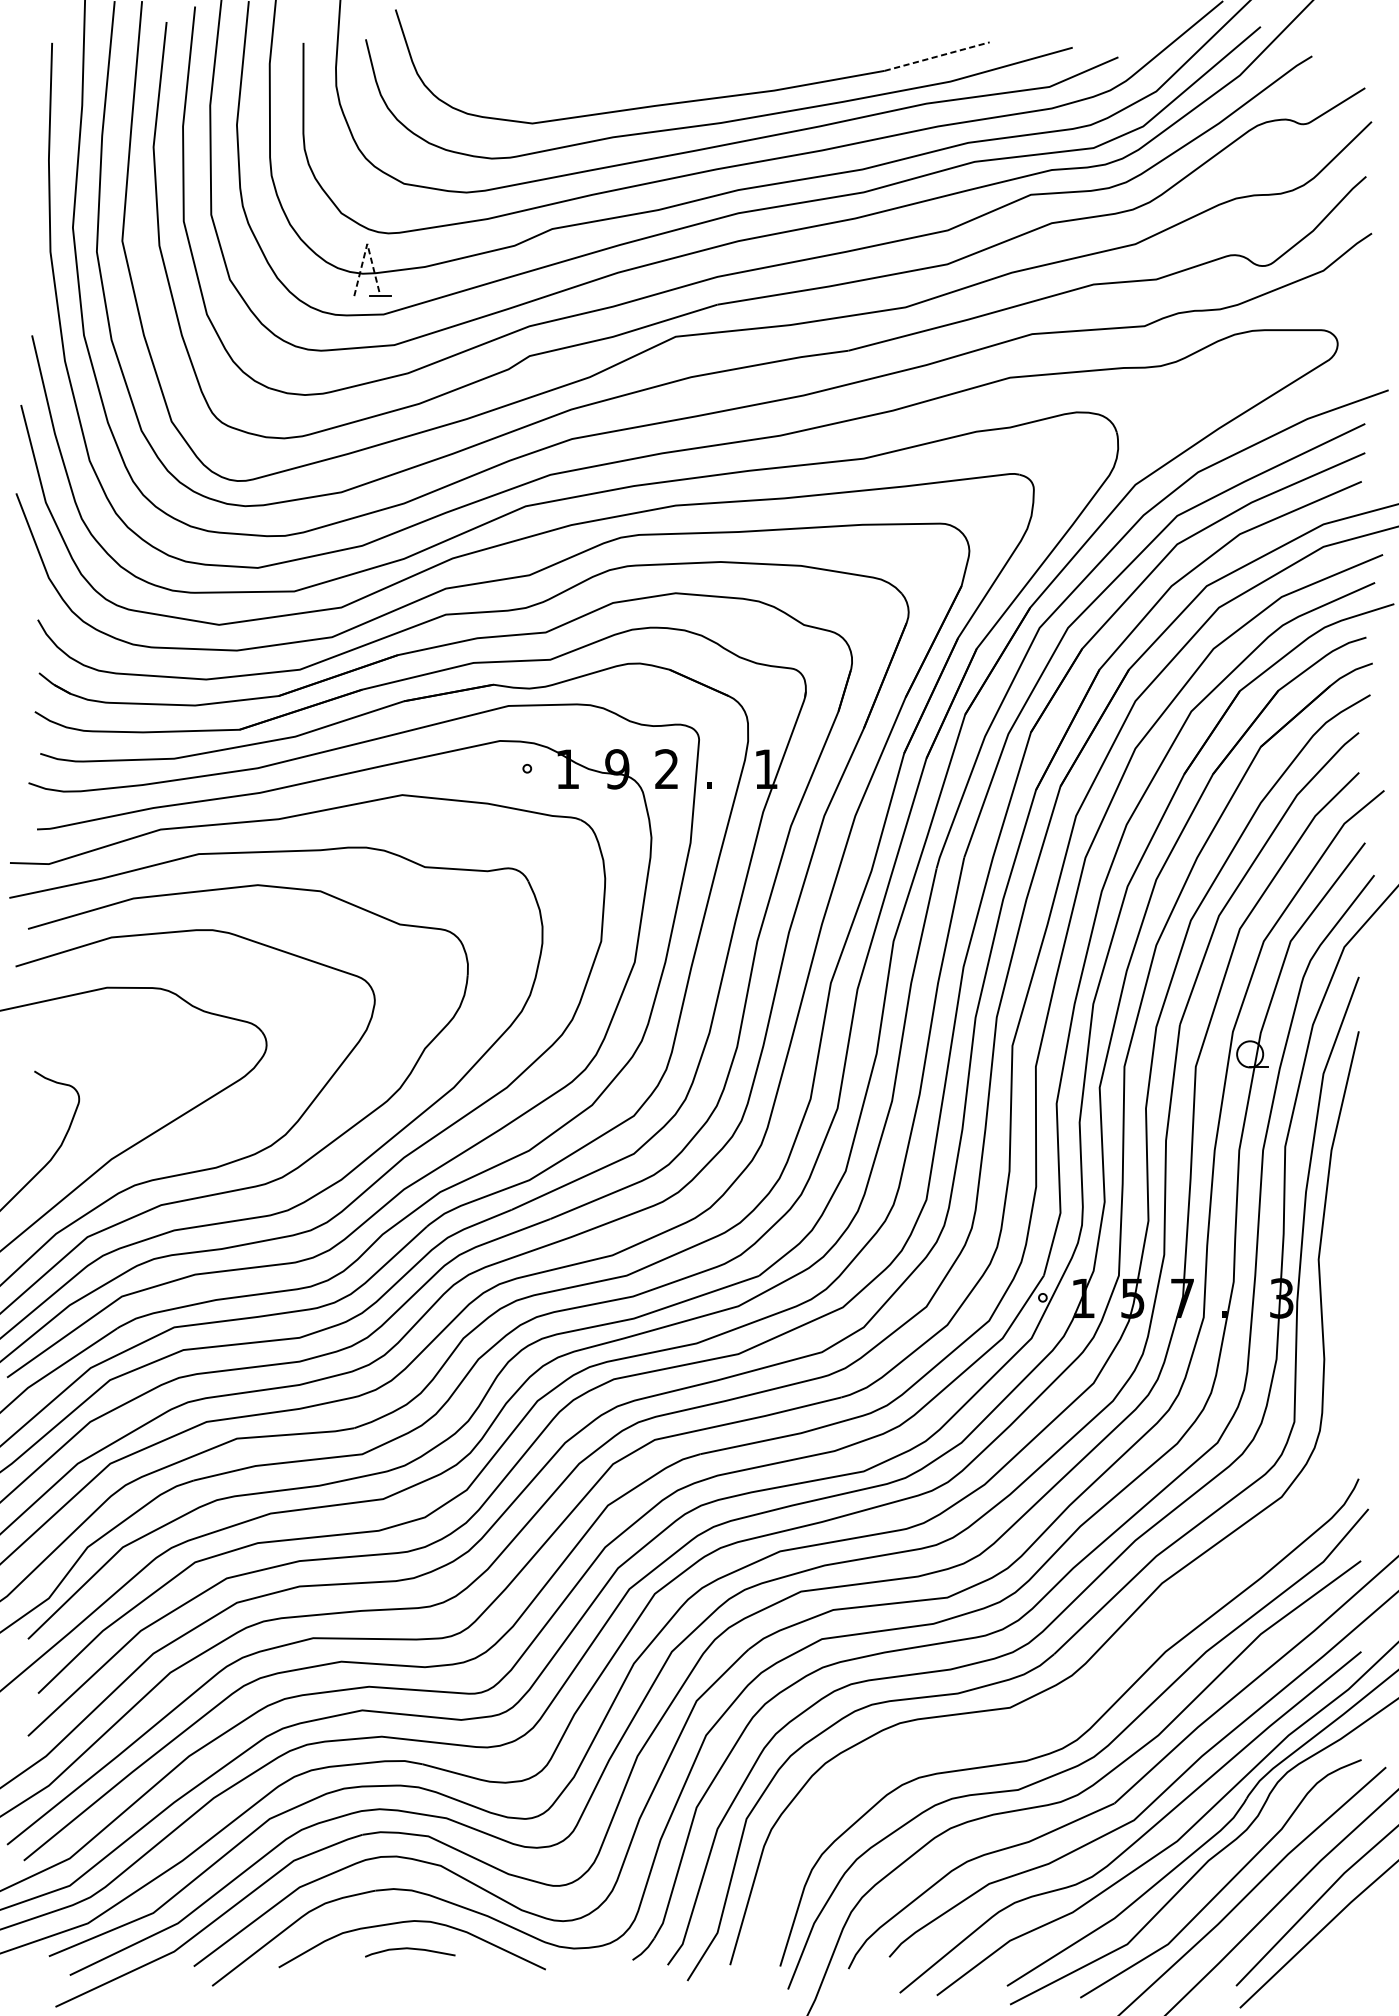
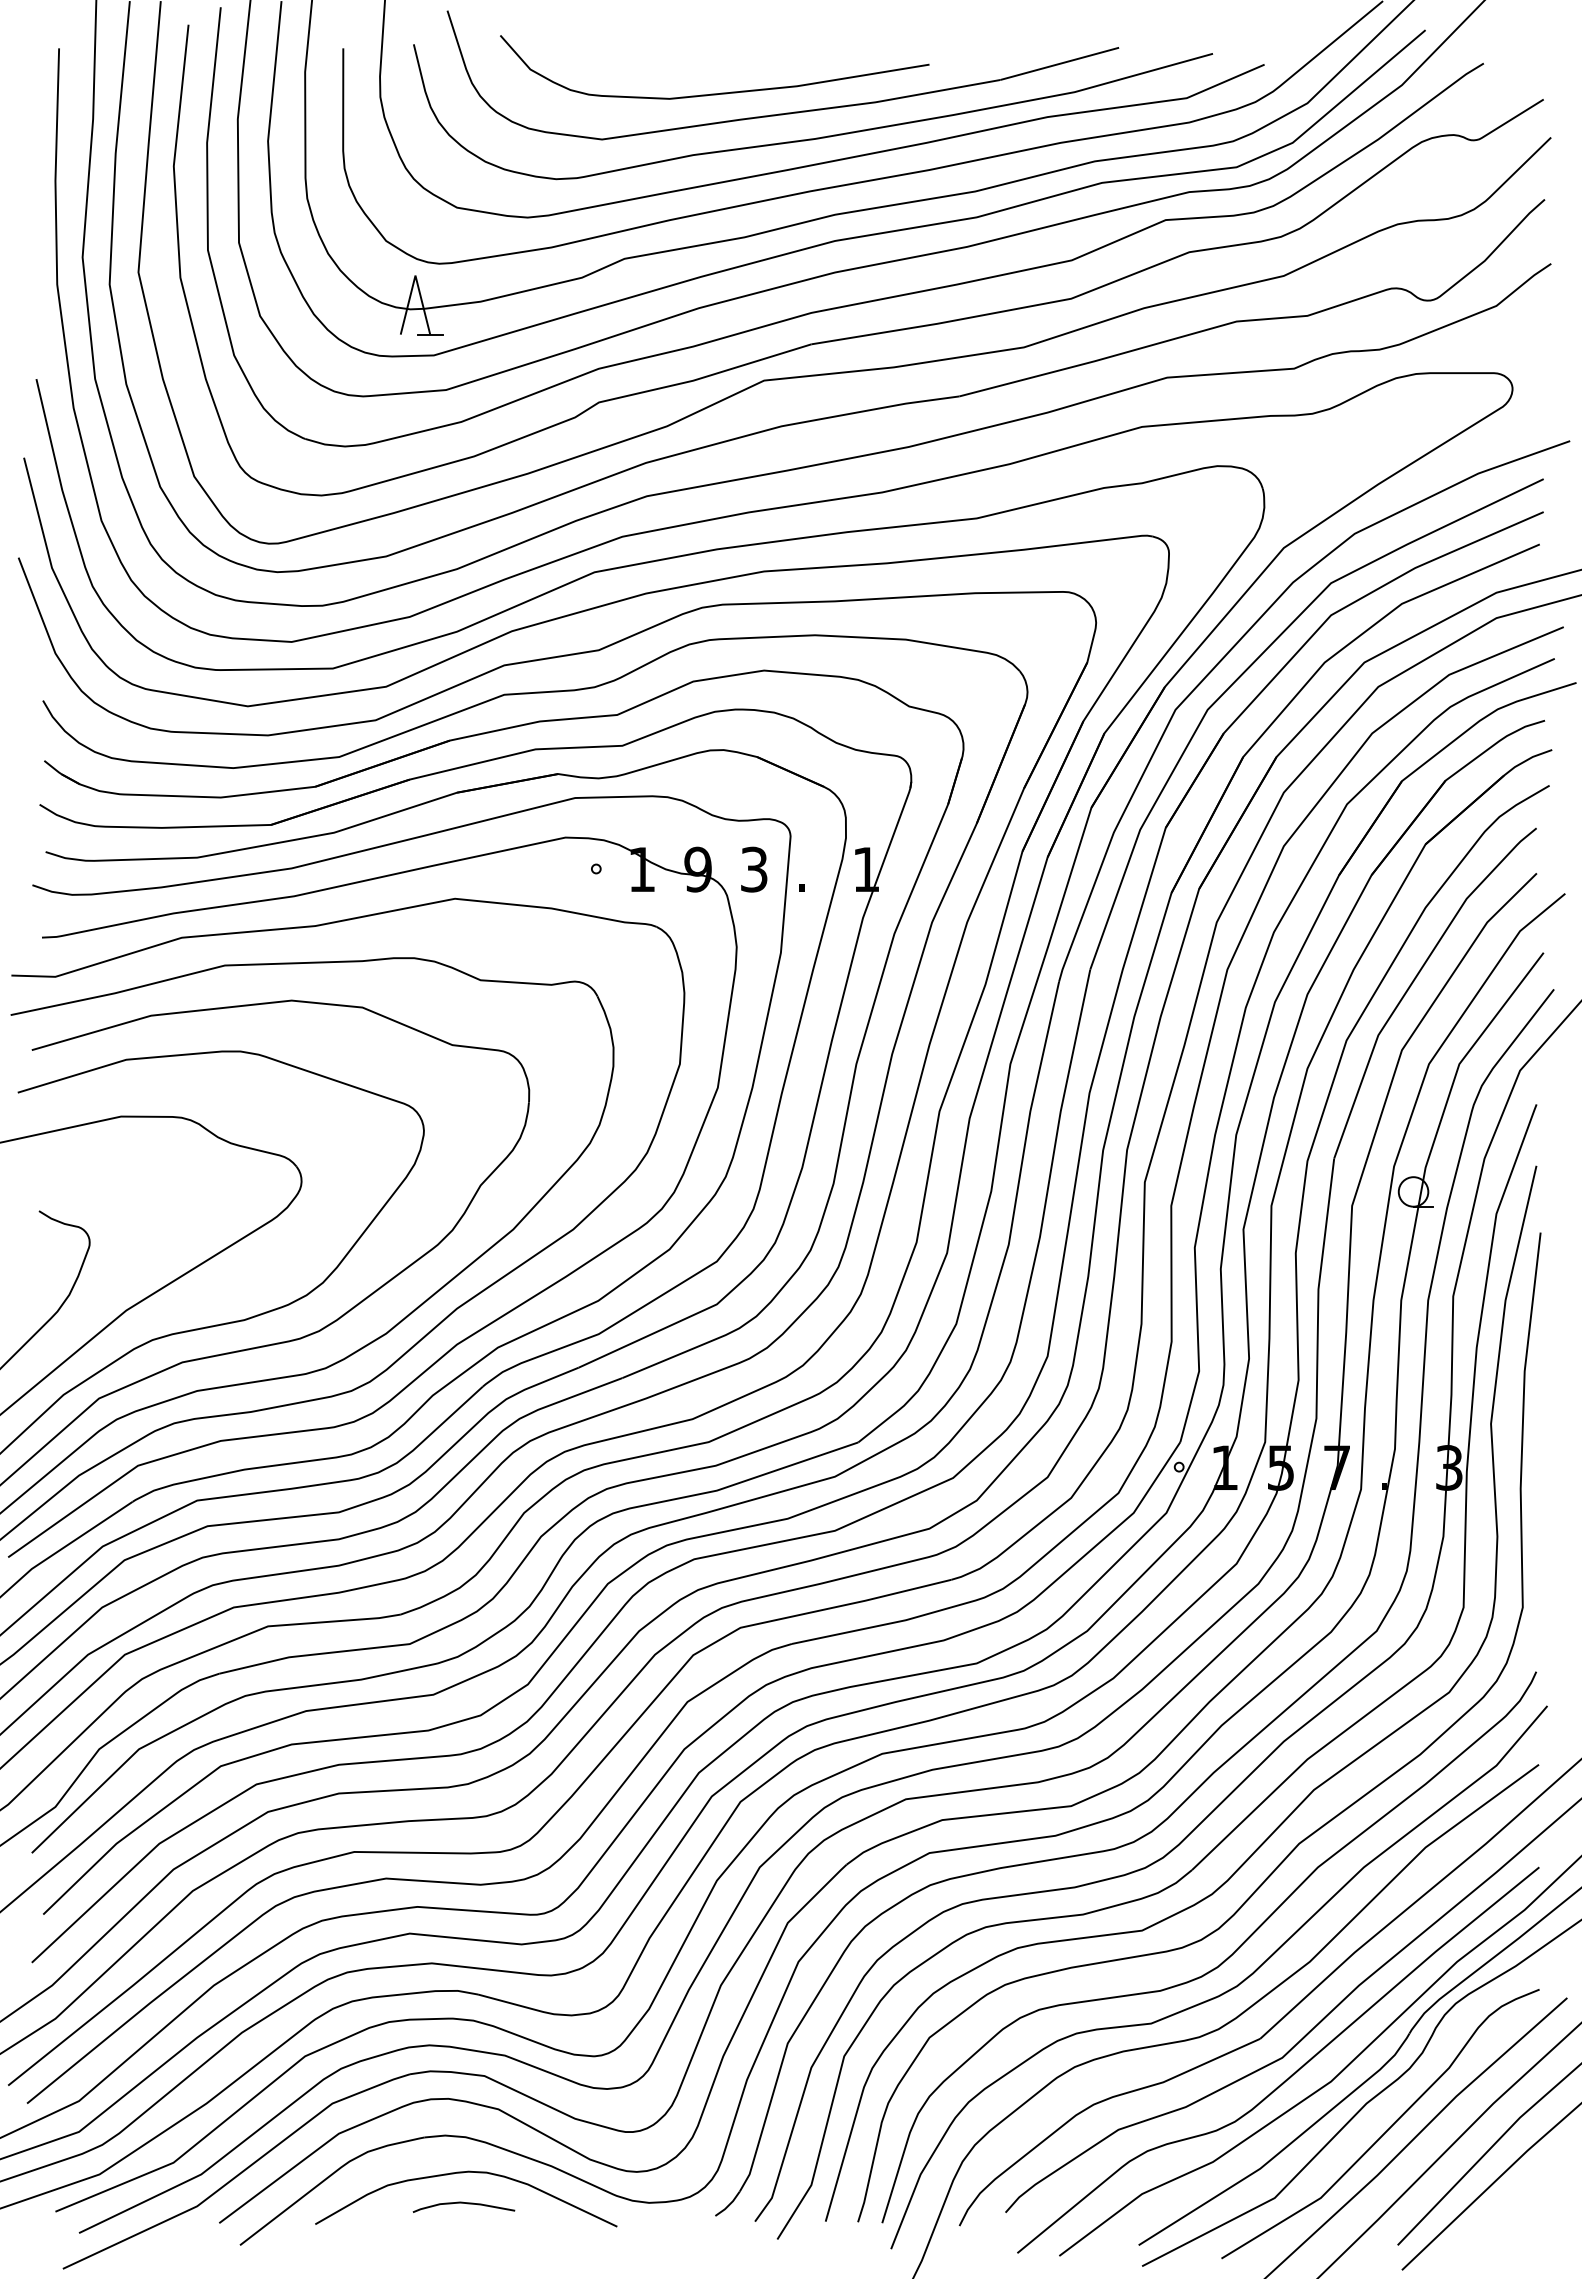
line: (936, 56) -> (1059, 63), dashed -> solid
curve: (638, 81) -> (721, 92), added
line: (367, 243) -> (415, 275), dashed -> solid
text: (667, 769) -> (754, 869), 2 -> 3
curve: (1151, 1628) -> (1301, 1840), added

